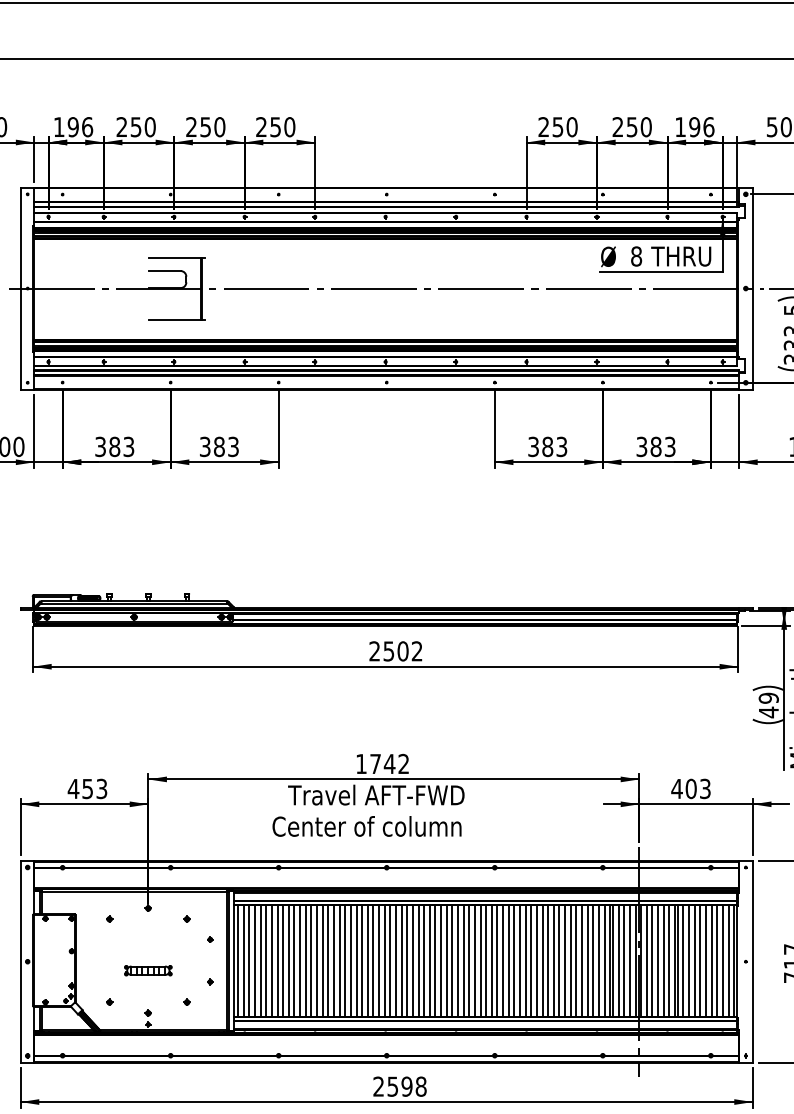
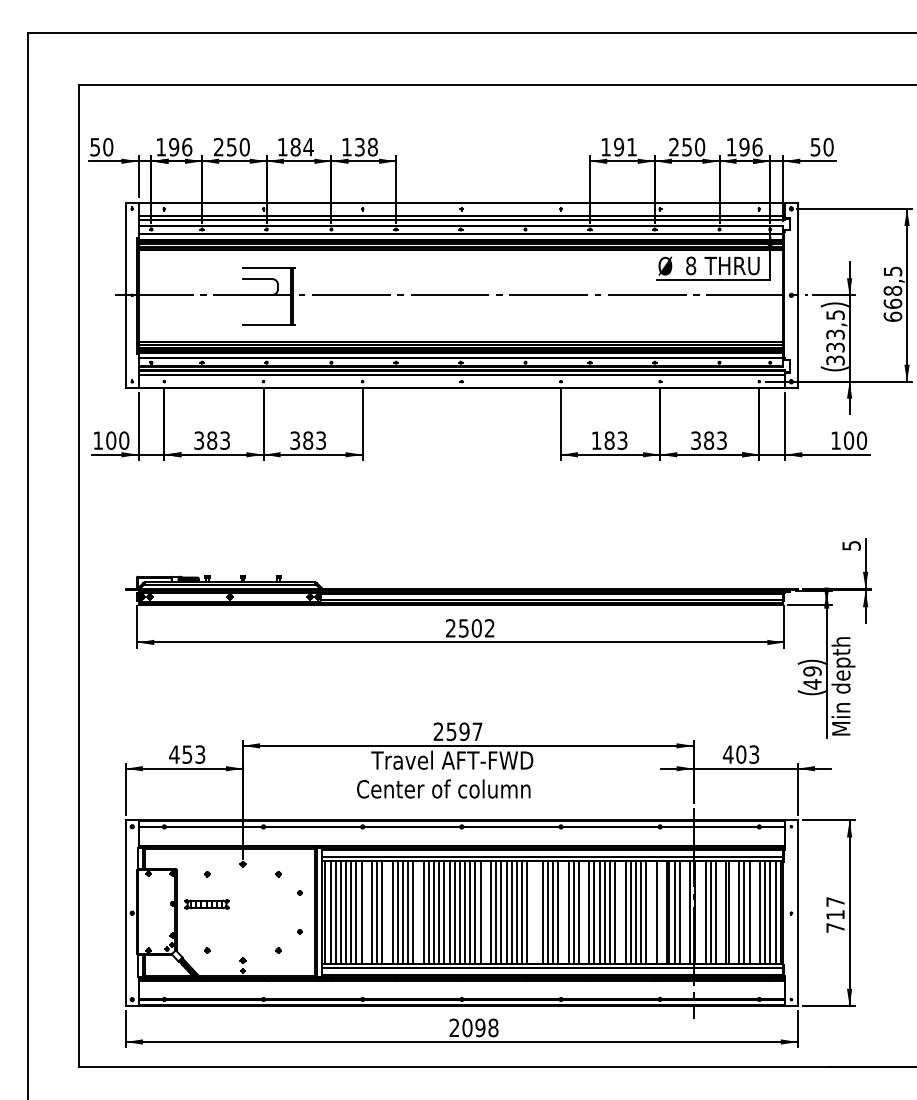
text: (205, 126) -> (295, 146), 250 -> 184
text: (275, 126) -> (359, 146), 250 -> 138
text: (558, 126) -> (619, 146), 250 -> 191
text: (533, 446) -> (596, 440), 383 -> 183
text: (382, 763) -> (457, 731), 1742 -> 2597
line: (282, 960) -> (366, 912), removed
line: (305, 960) -> (387, 912), removed
line: (339, 960) -> (418, 912), removed
line: (412, 960) -> (485, 912), removed
line: (463, 960) -> (532, 912), removed
line: (469, 960) -> (537, 912), removed
line: (497, 960) -> (563, 912), removed
line: (520, 960) -> (584, 912), removed
line: (559, 960) -> (620, 912), removed
line: (593, 960) -> (651, 912), removed
line: (604, 960) -> (661, 912), removed
line: (629, 960) -> (684, 912), removed
line: (646, 960) -> (700, 912), removed
line: (669, 960) -> (721, 912), removed
line: (683, 960) -> (734, 912), removed
line: (705, 960) -> (754, 912), removed
part: (147, 970) -> (206, 904), moved
text: (392, 1086) -> (467, 1027), 2598 -> 2098

